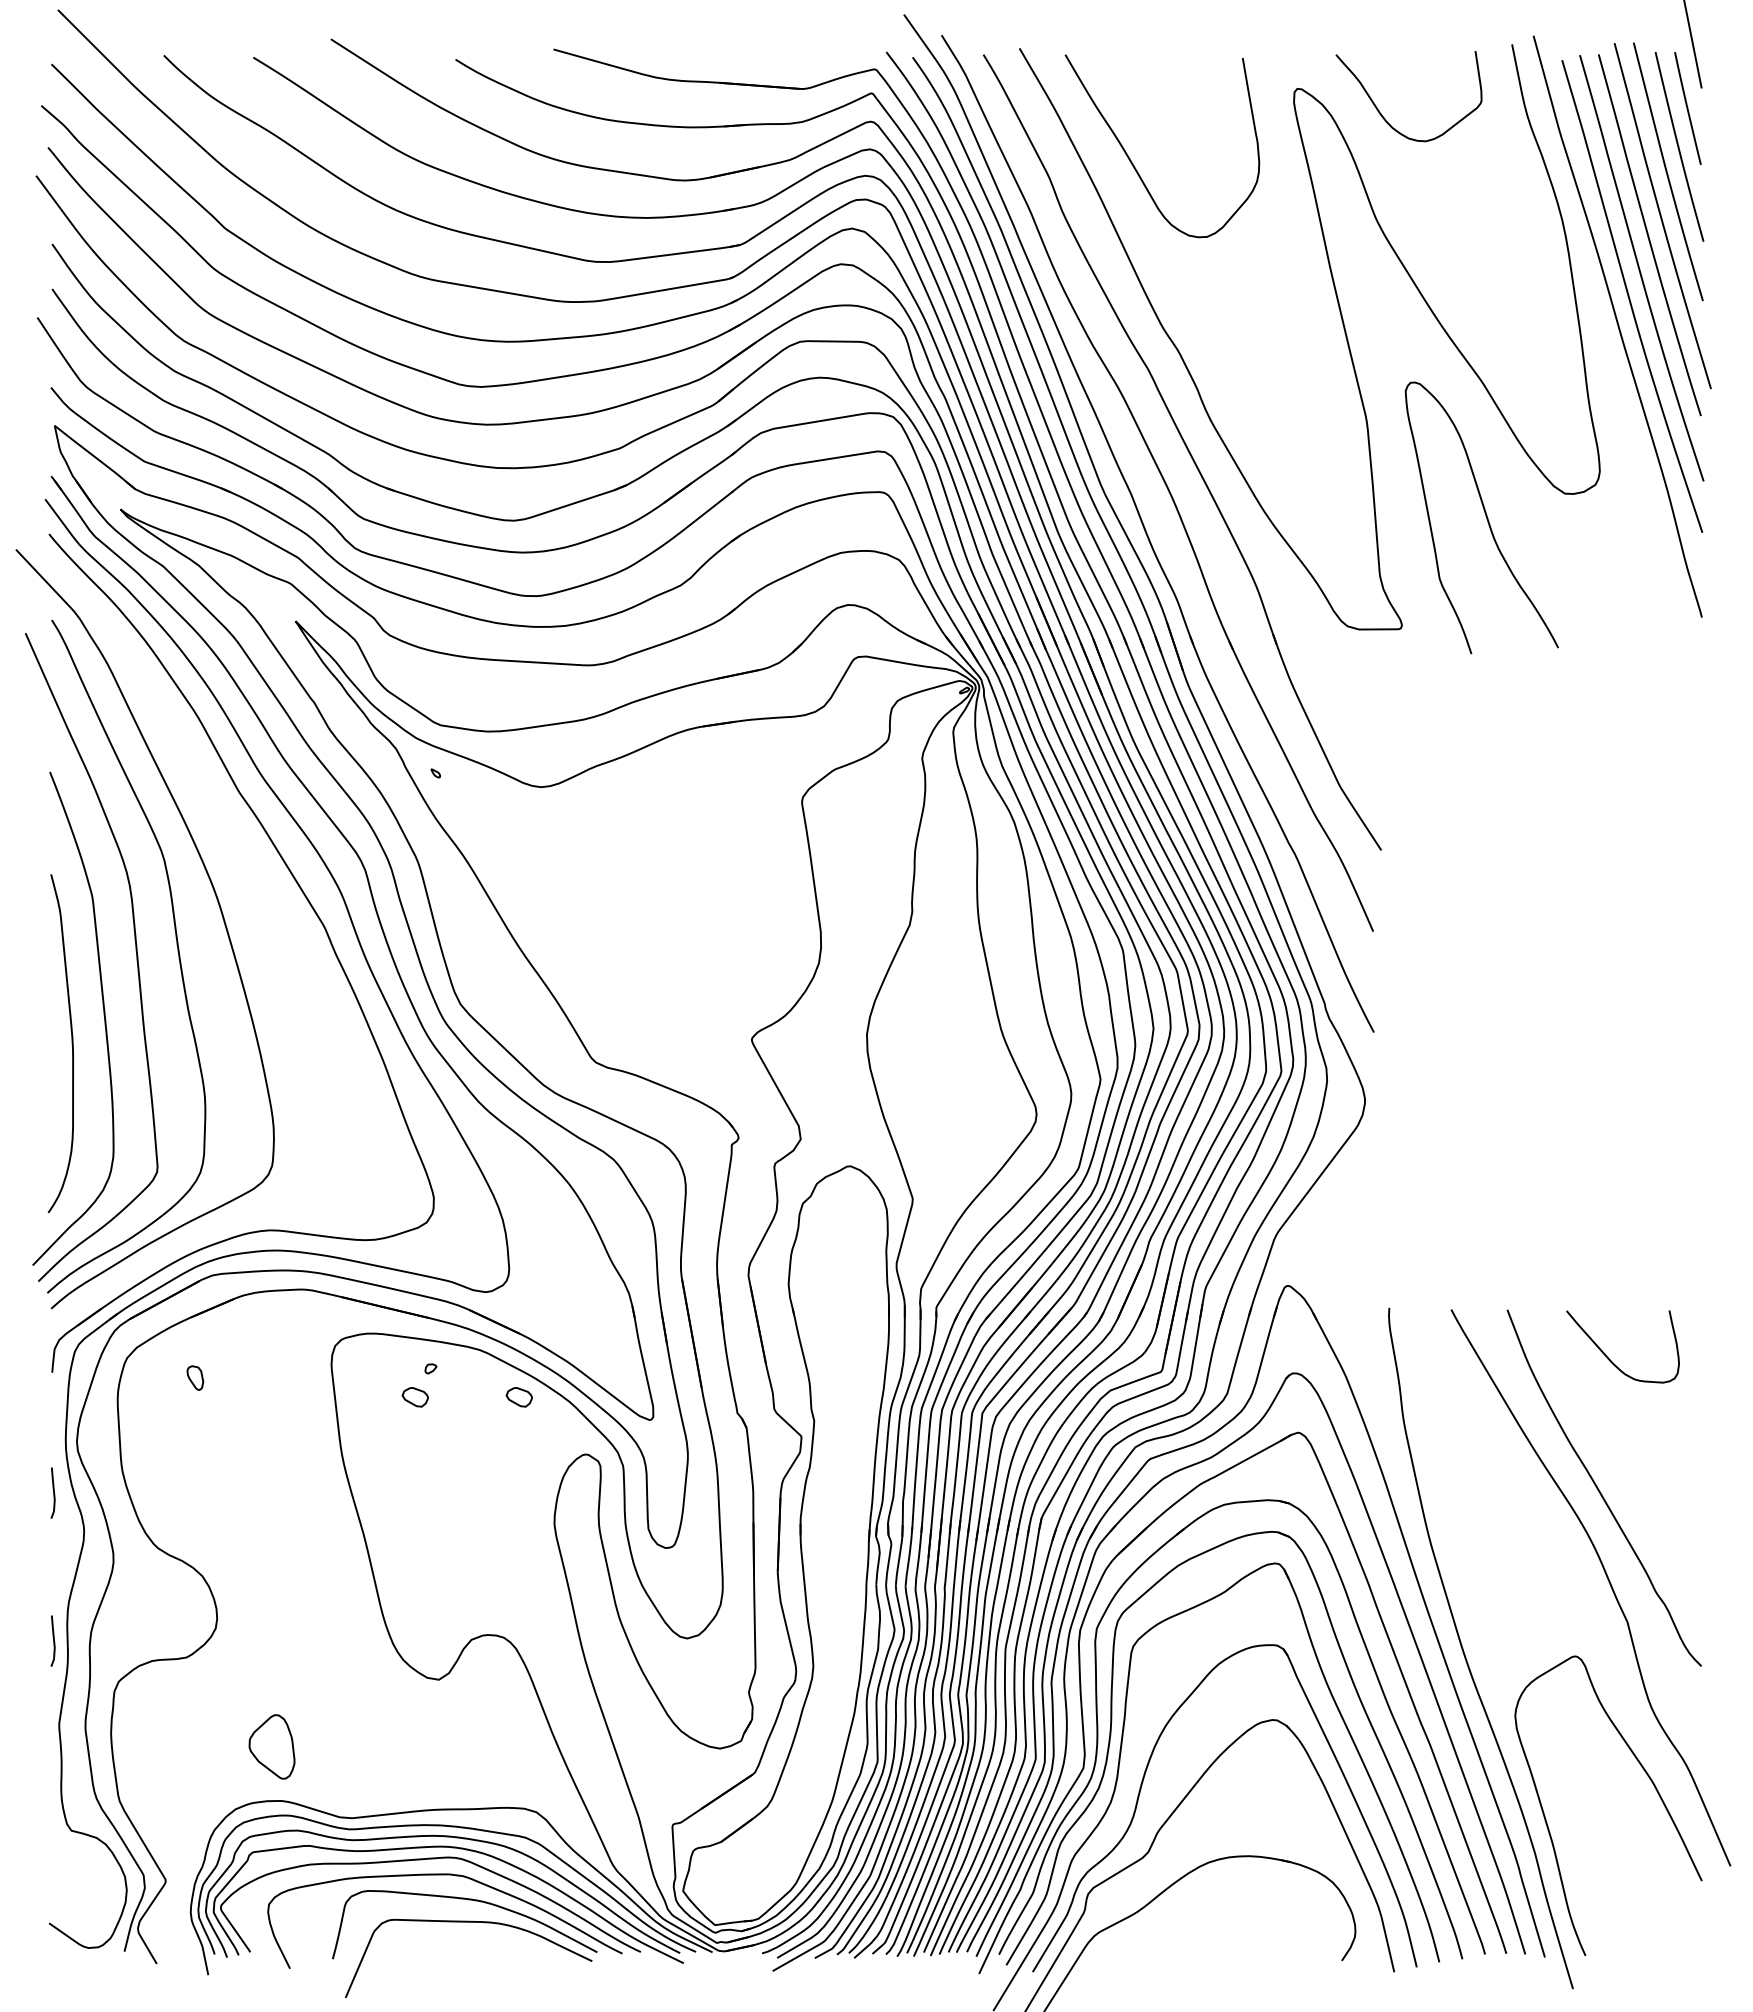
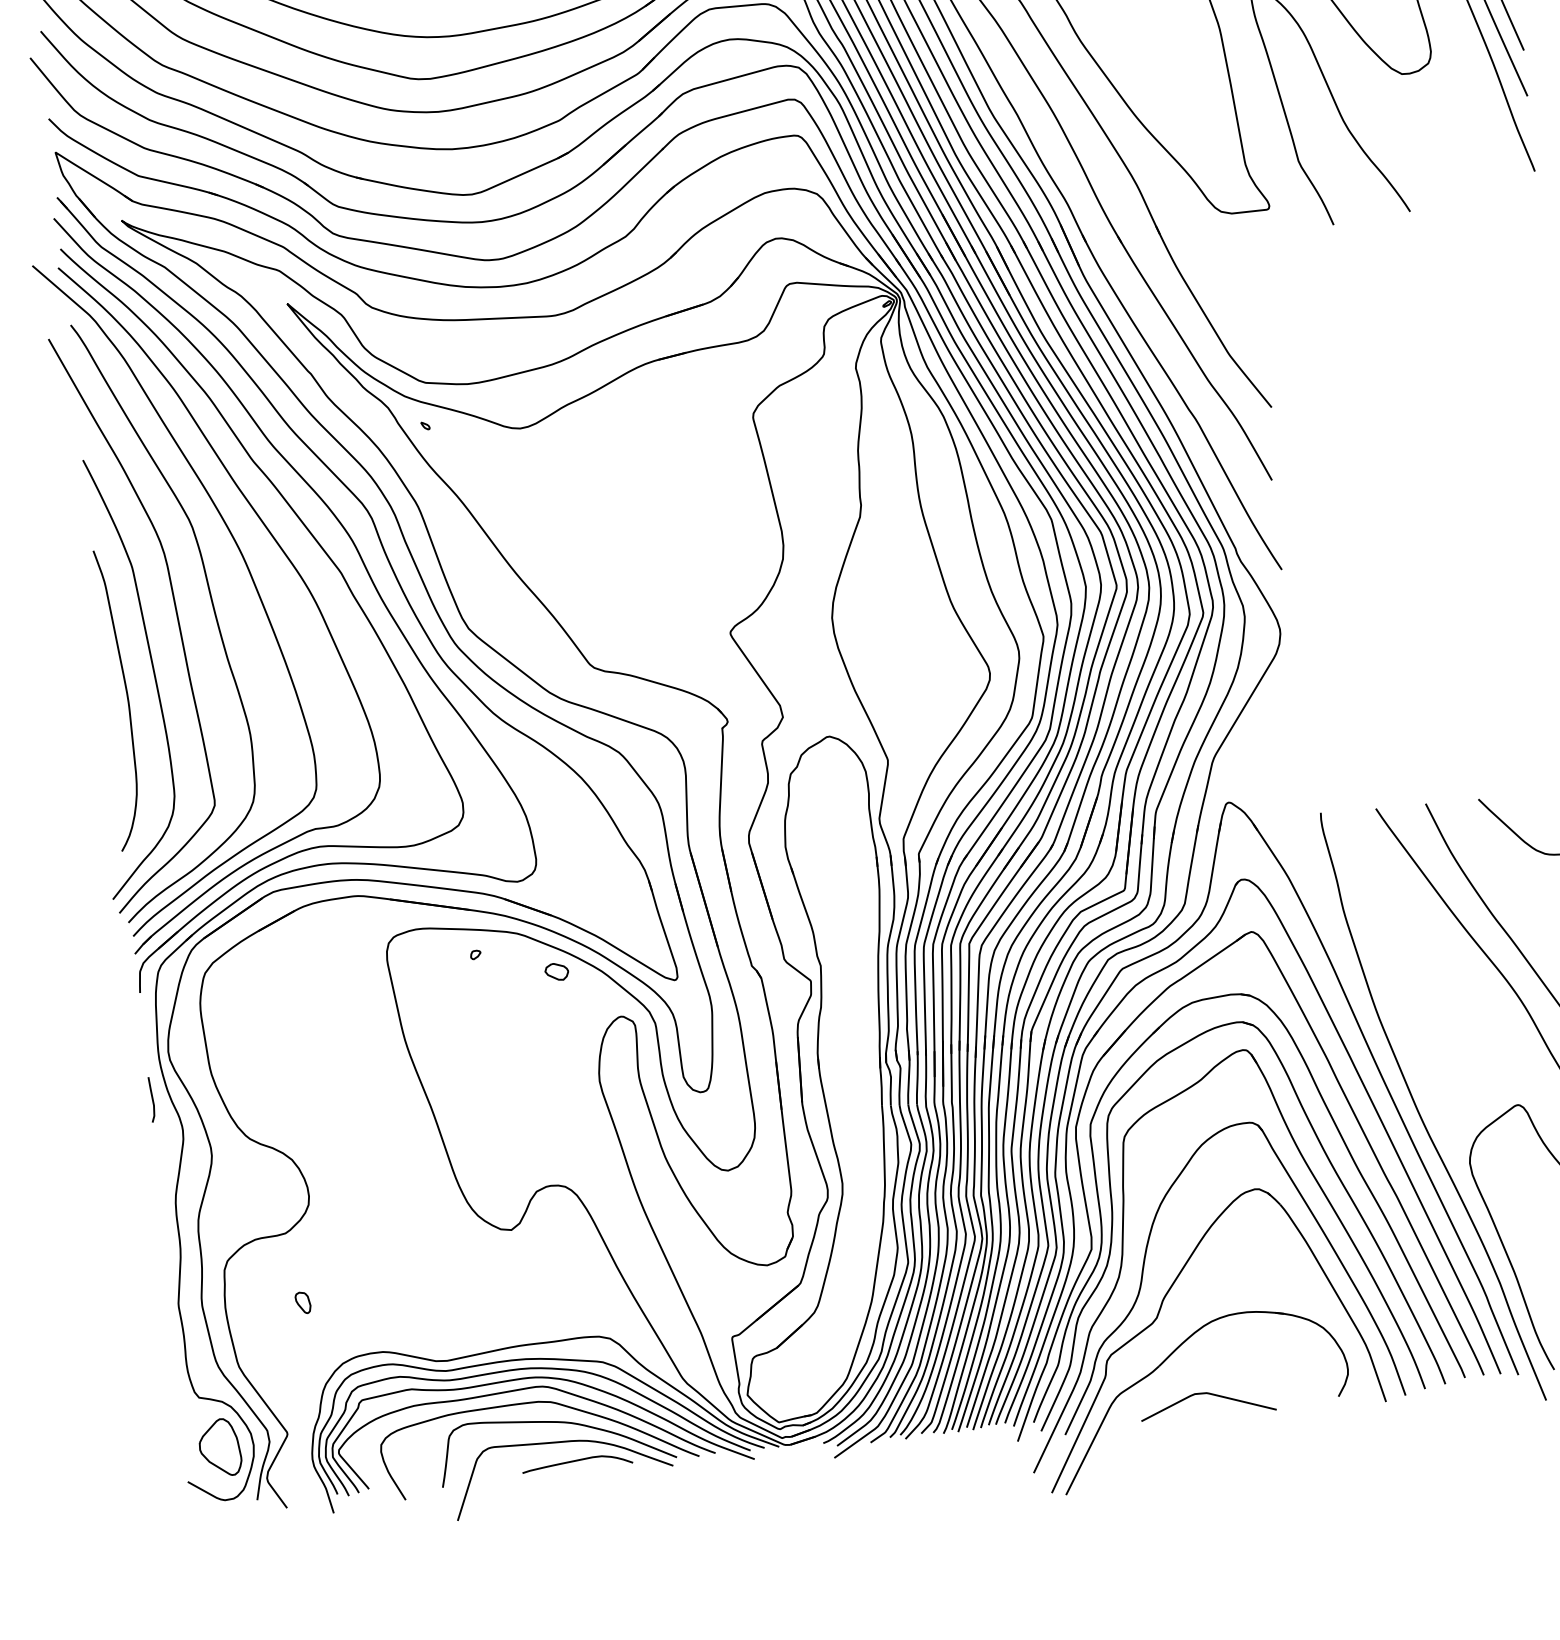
part: (264, 902) -> (285, 556), added
part: (195, 1377) -> (303, 1302), moved
part: (414, 1397) -> (463, 981), removed
line: (53, 1640) -> (165, 1230), removed
part: (271, 1746) -> (219, 1447), moved
curve: (1197, 1943) -> (1208, 1394), added
curve: (485, 1945) -> (577, 1461), added

